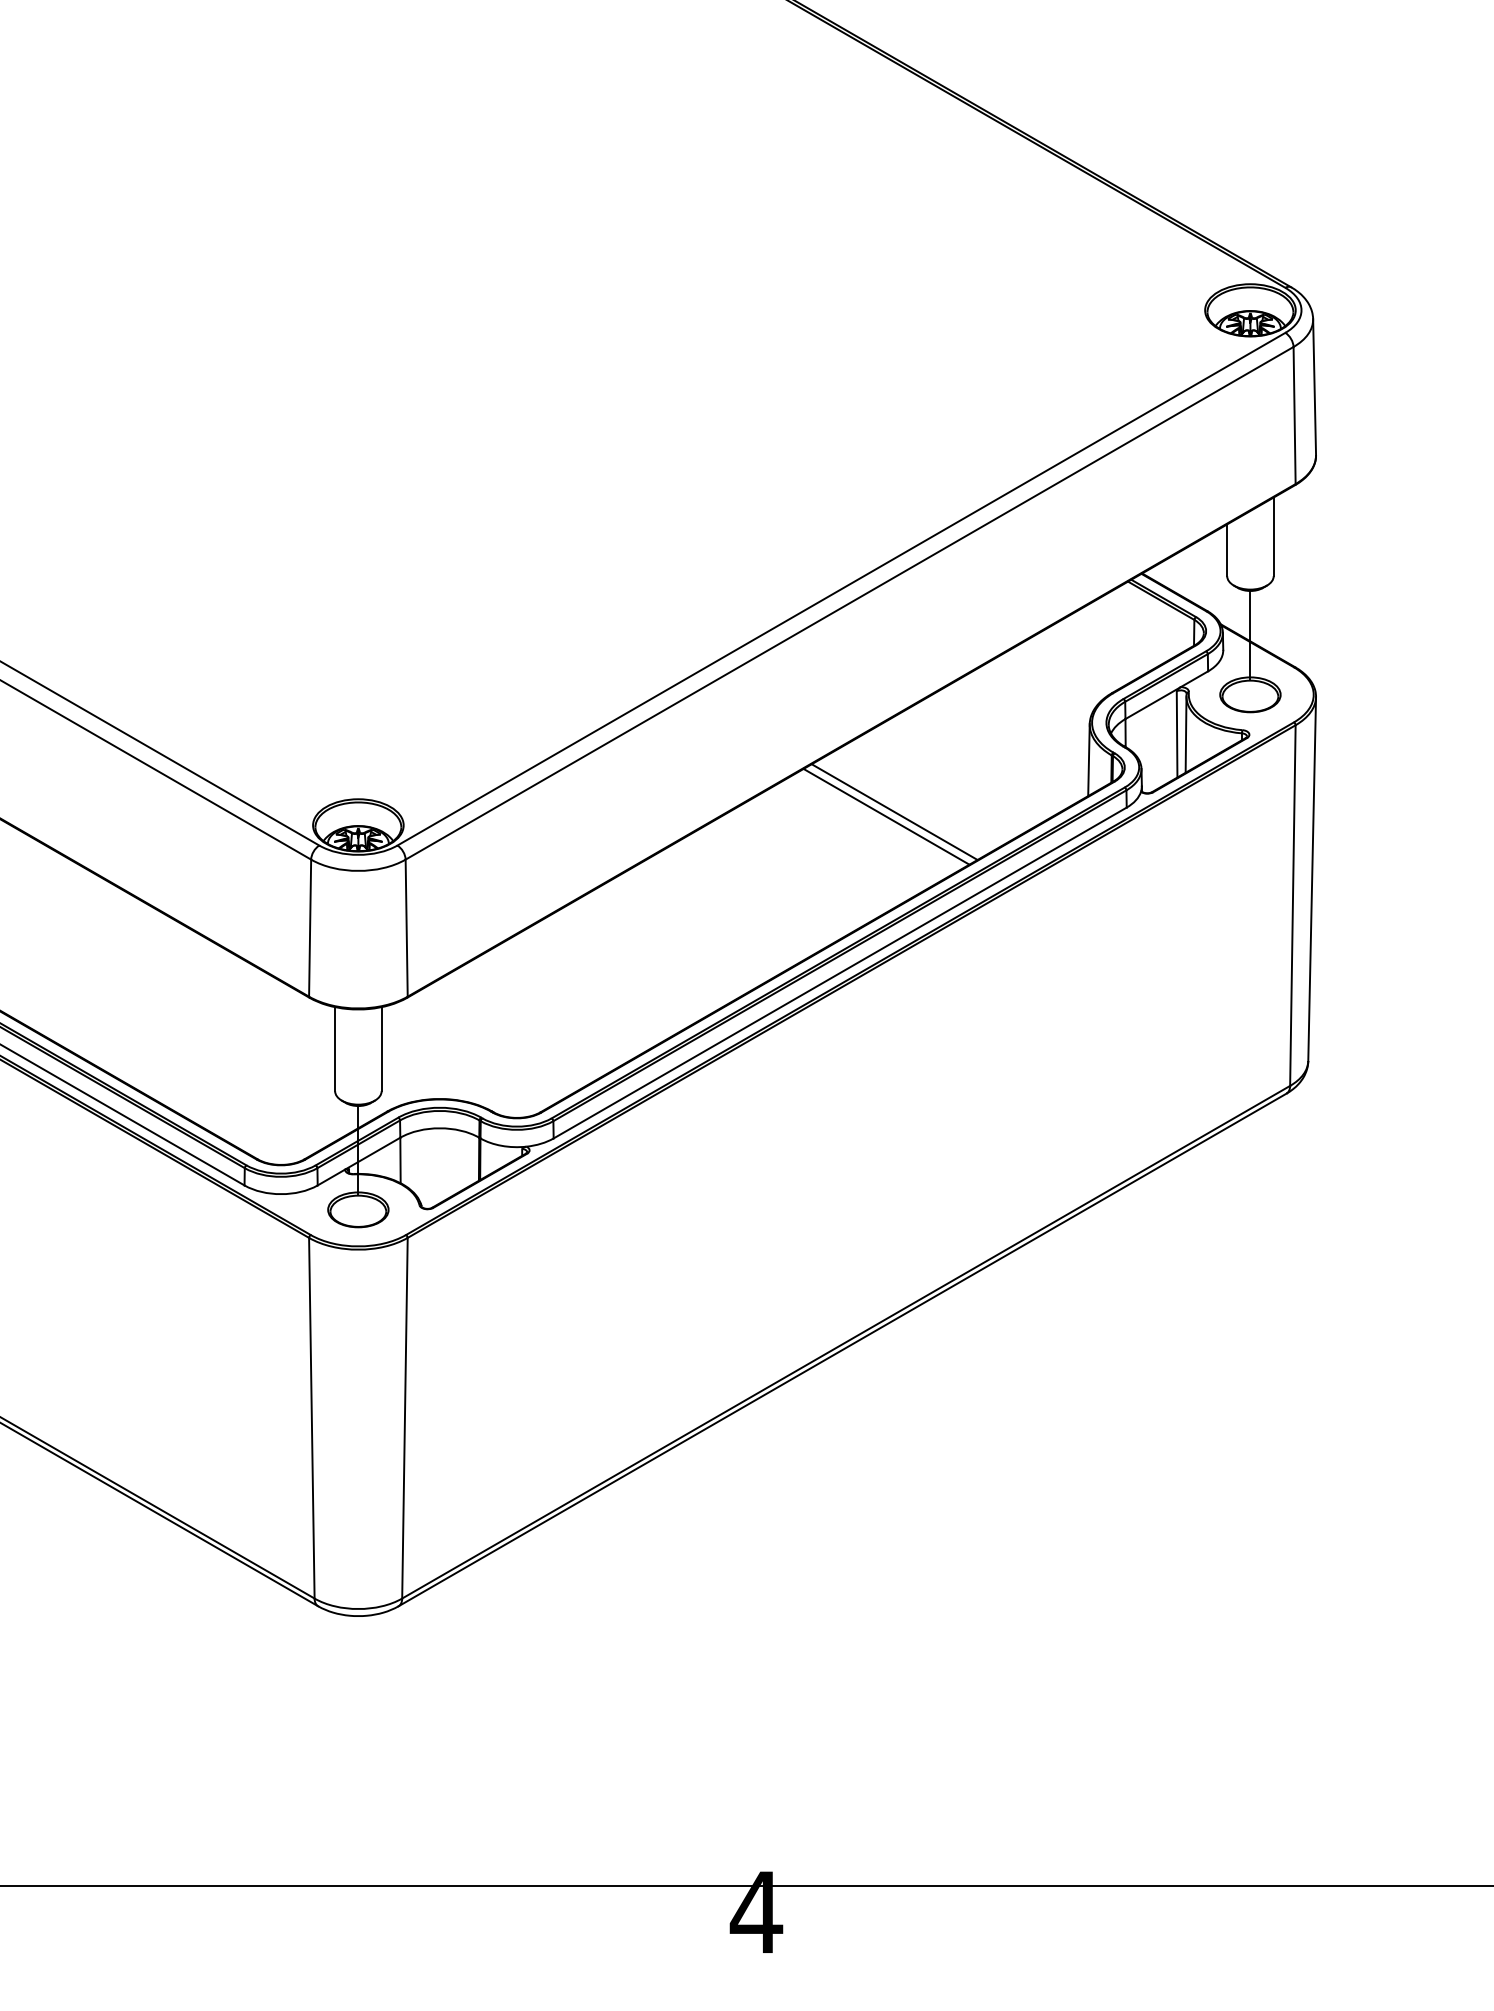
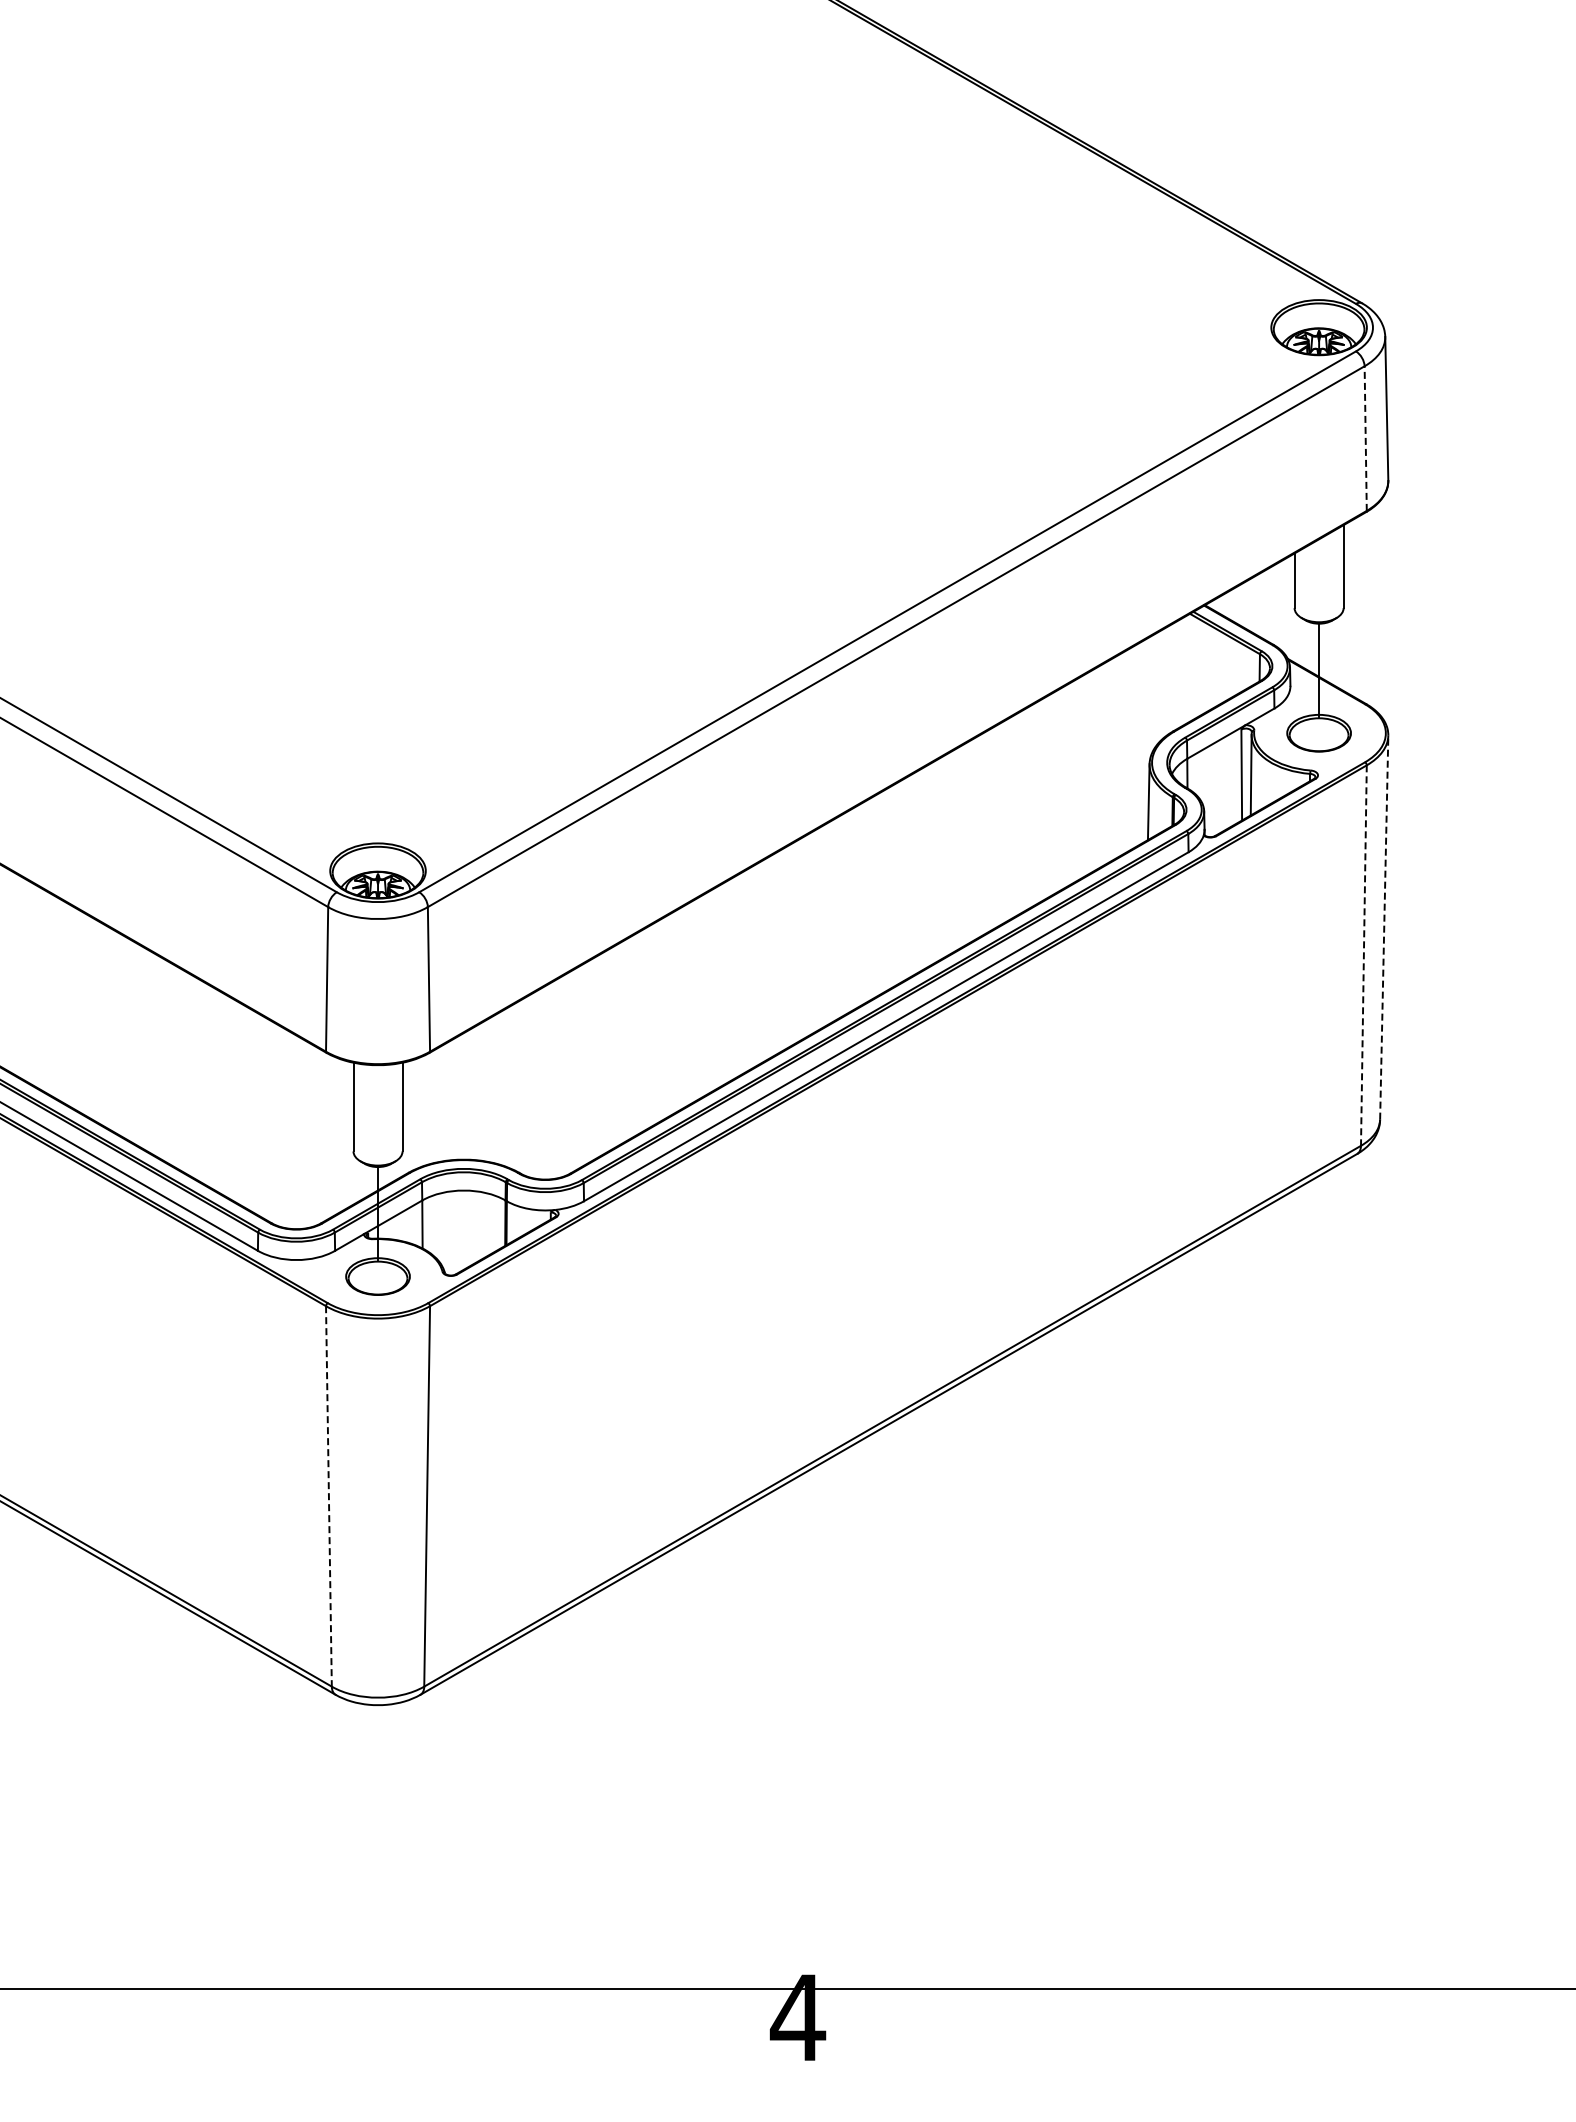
line: (1294, 415) -> (1365, 438), solid -> dashed
line: (894, 811) -> (943, 856), removed
line: (885, 816) -> (934, 861), removed
line: (1312, 878) -> (1384, 927), solid -> dashed
line: (1292, 906) -> (1363, 956), solid -> dashed
line: (311, 1418) -> (328, 1496), solid -> dashed

